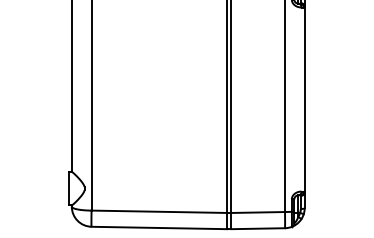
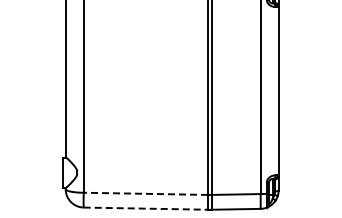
line: (159, 211) -> (145, 193), solid -> dashed
line: (160, 227) -> (146, 208), solid -> dashed

